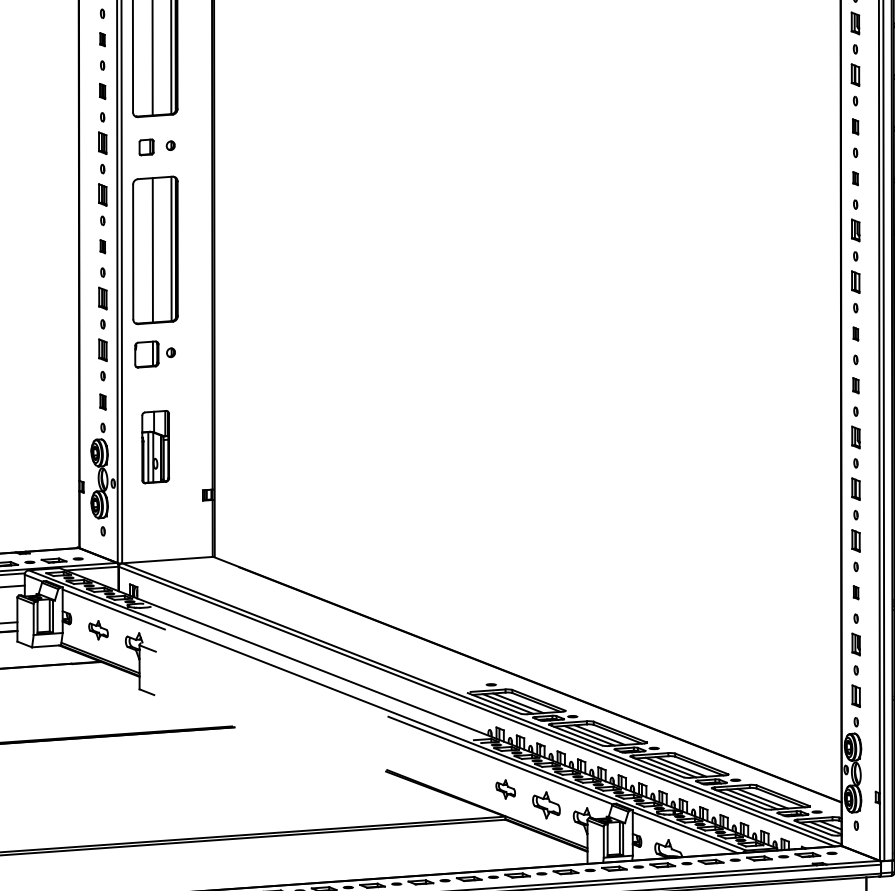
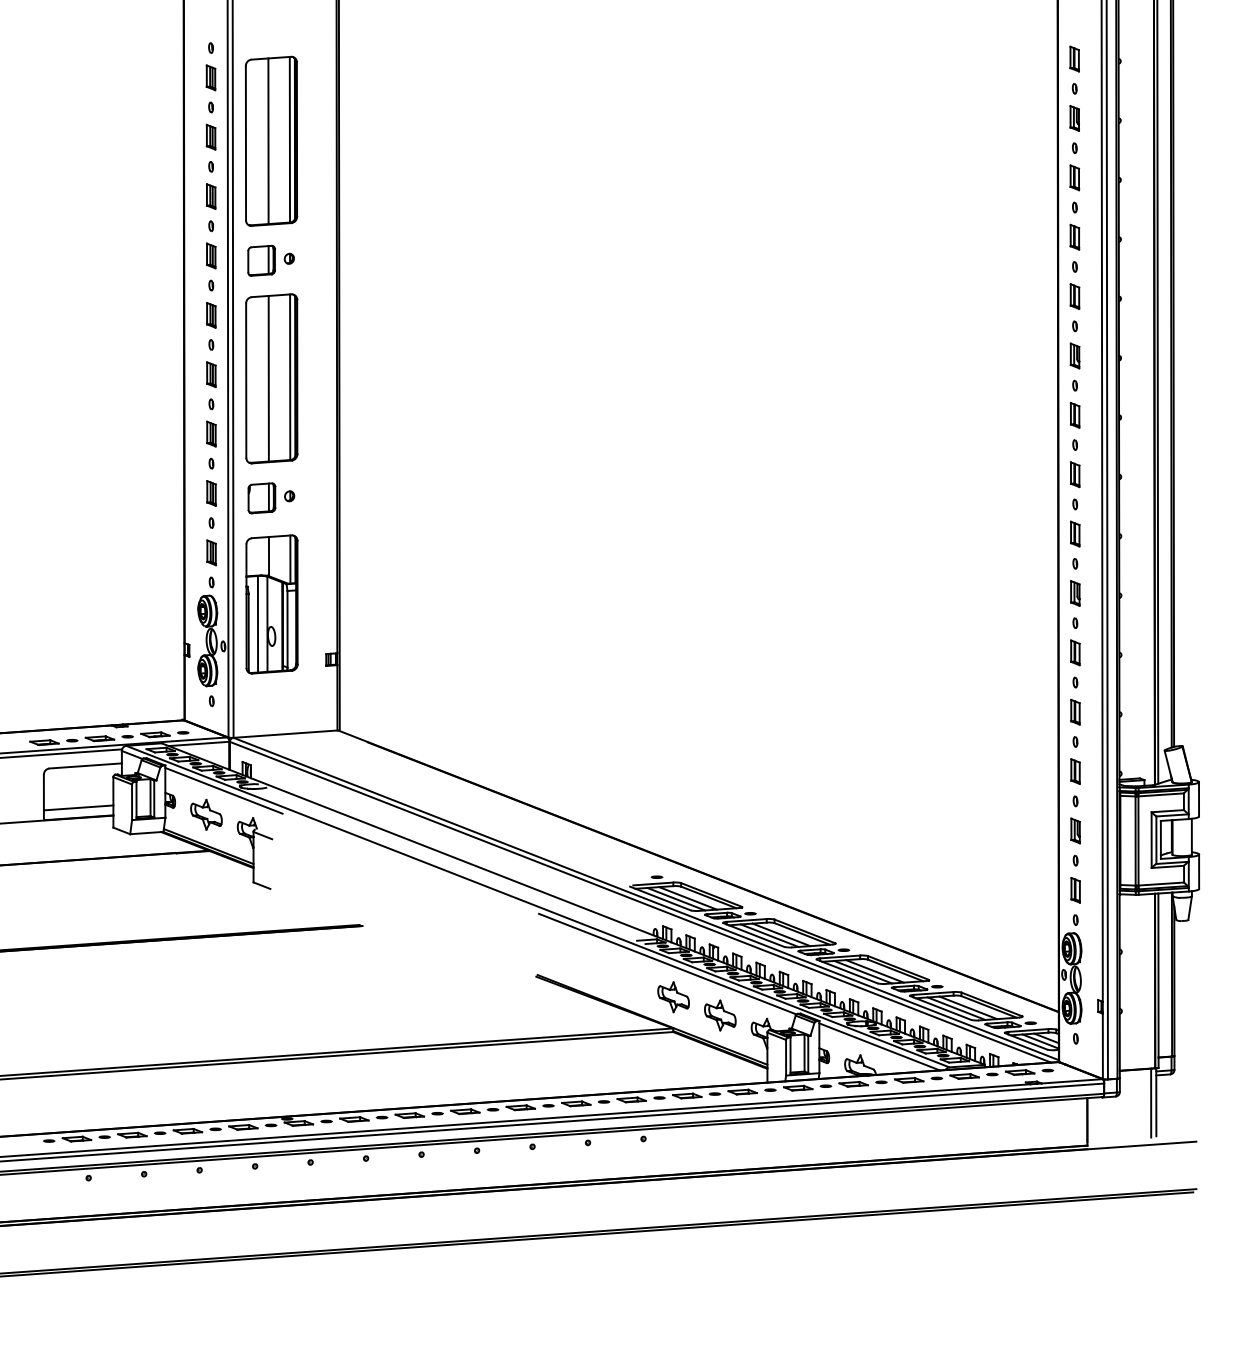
part: (102, 39) -> (210, 136), size x1.67
part: (102, 91) -> (210, 196), size x1.43
part: (855, 126) -> (1074, 236), size x1.43
part: (146, 147) -> (261, 260), size x1.67
part: (855, 178) -> (1074, 296), size x1.67
part: (102, 246) -> (211, 374), size x1.67
part: (856, 333) -> (1075, 474), size x1.67
part: (856, 385) -> (1075, 533), size x1.43
part: (102, 401) -> (211, 552), size x1.43
part: (155, 447) -> (271, 604), size x1.67
part: (856, 592) -> (1075, 771), size x1.67
part: (98, 630) -> (206, 814), size x1.43
part: (505, 789) -> (673, 997), size x1.43

